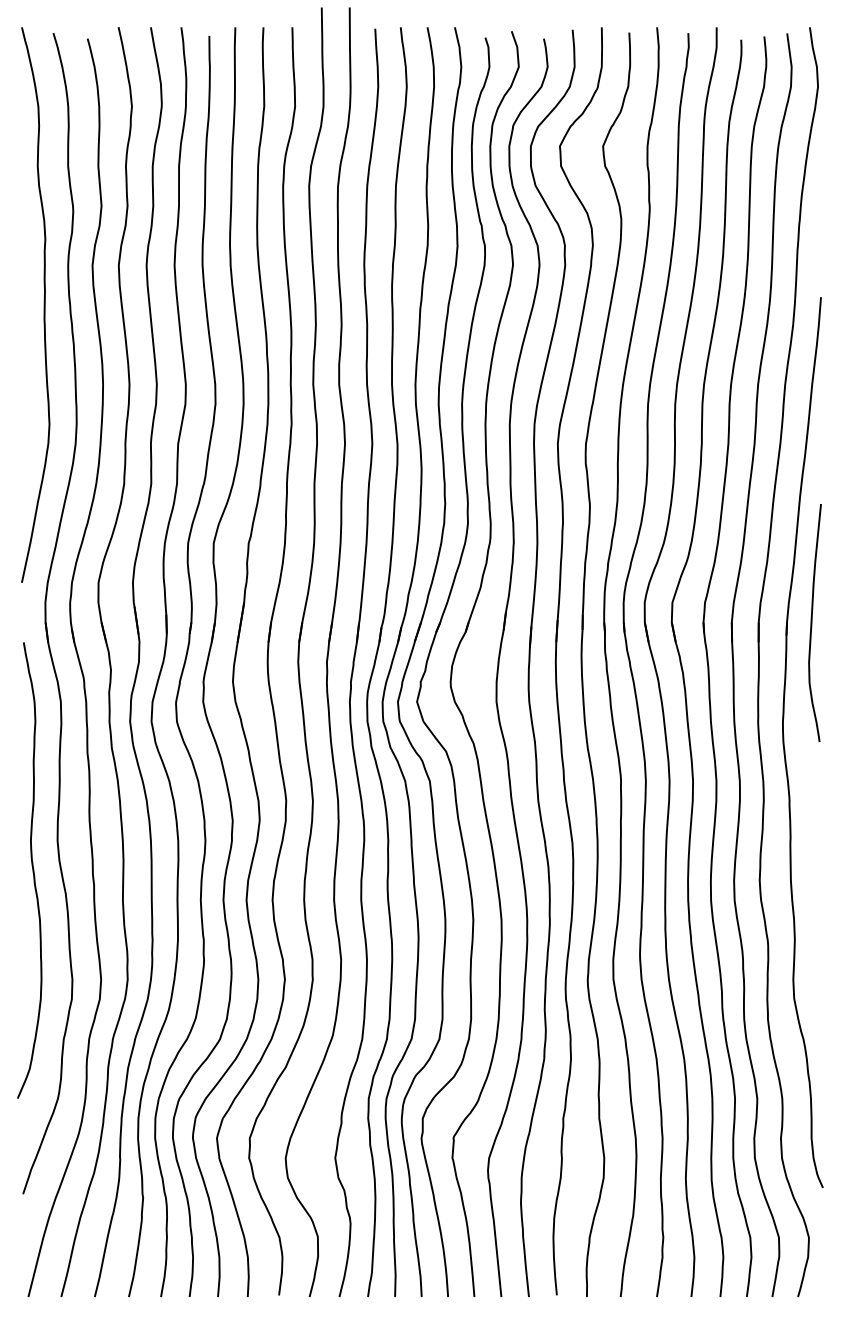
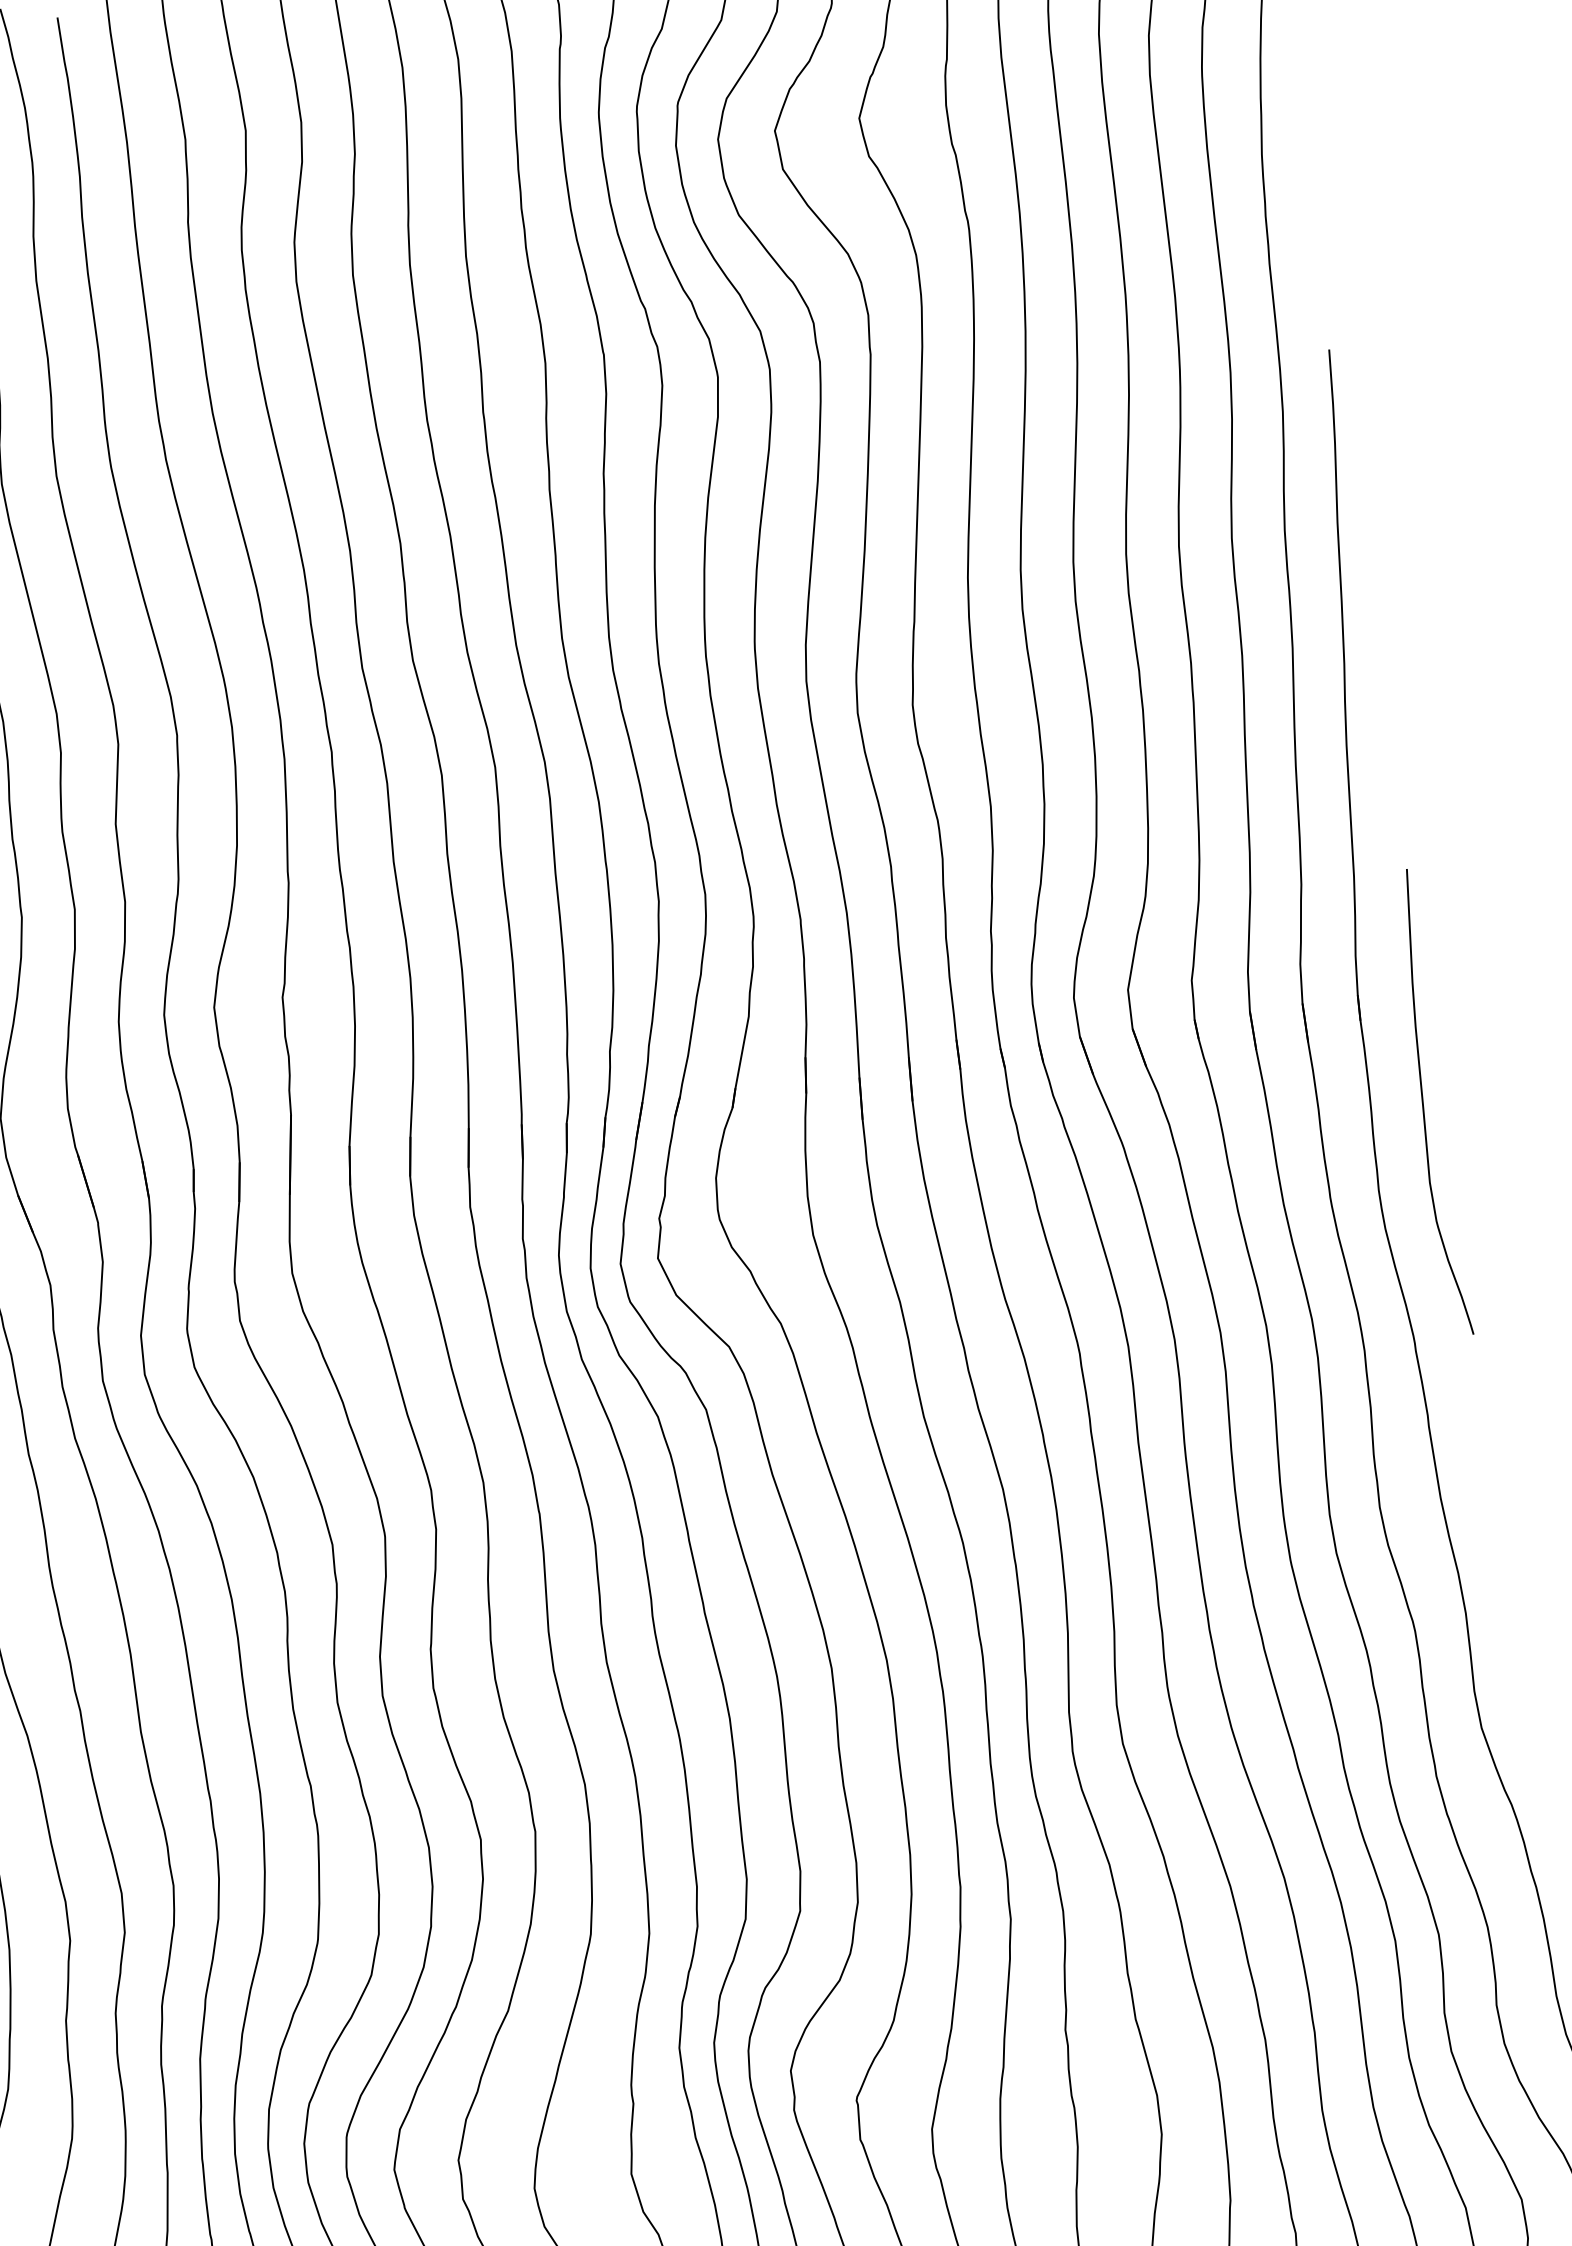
curve: (812, 622) -> (1424, 1103), moved

